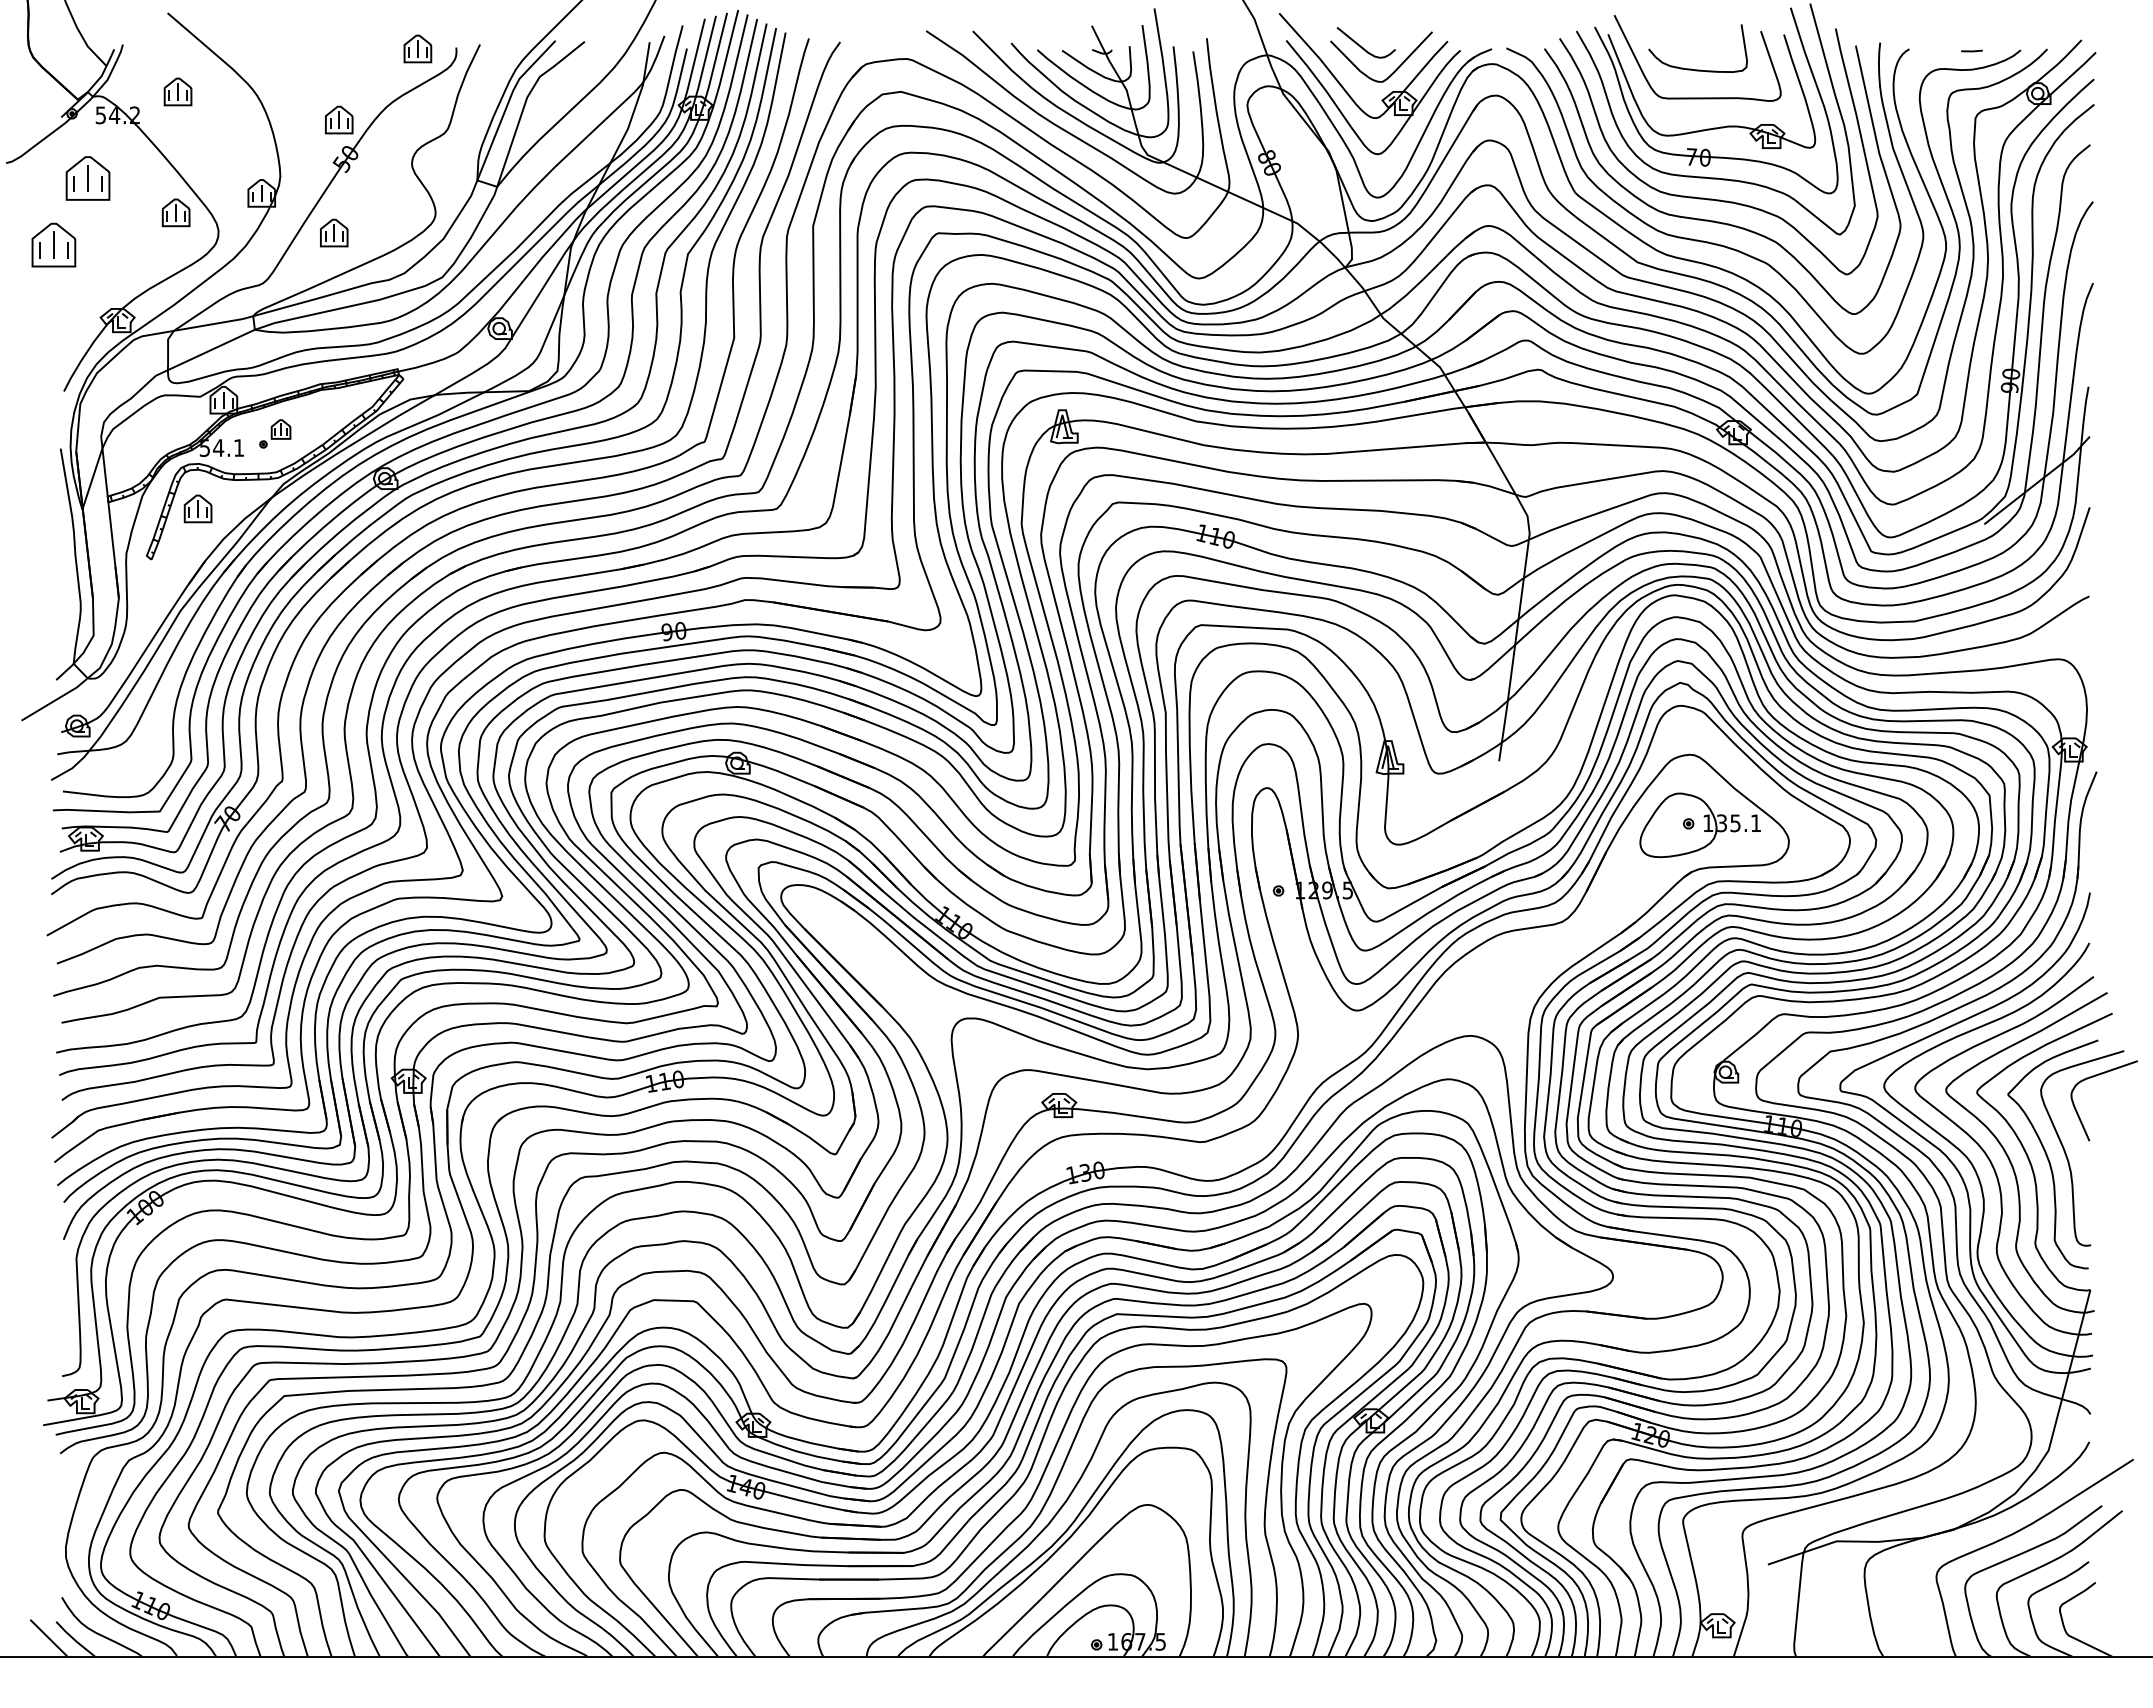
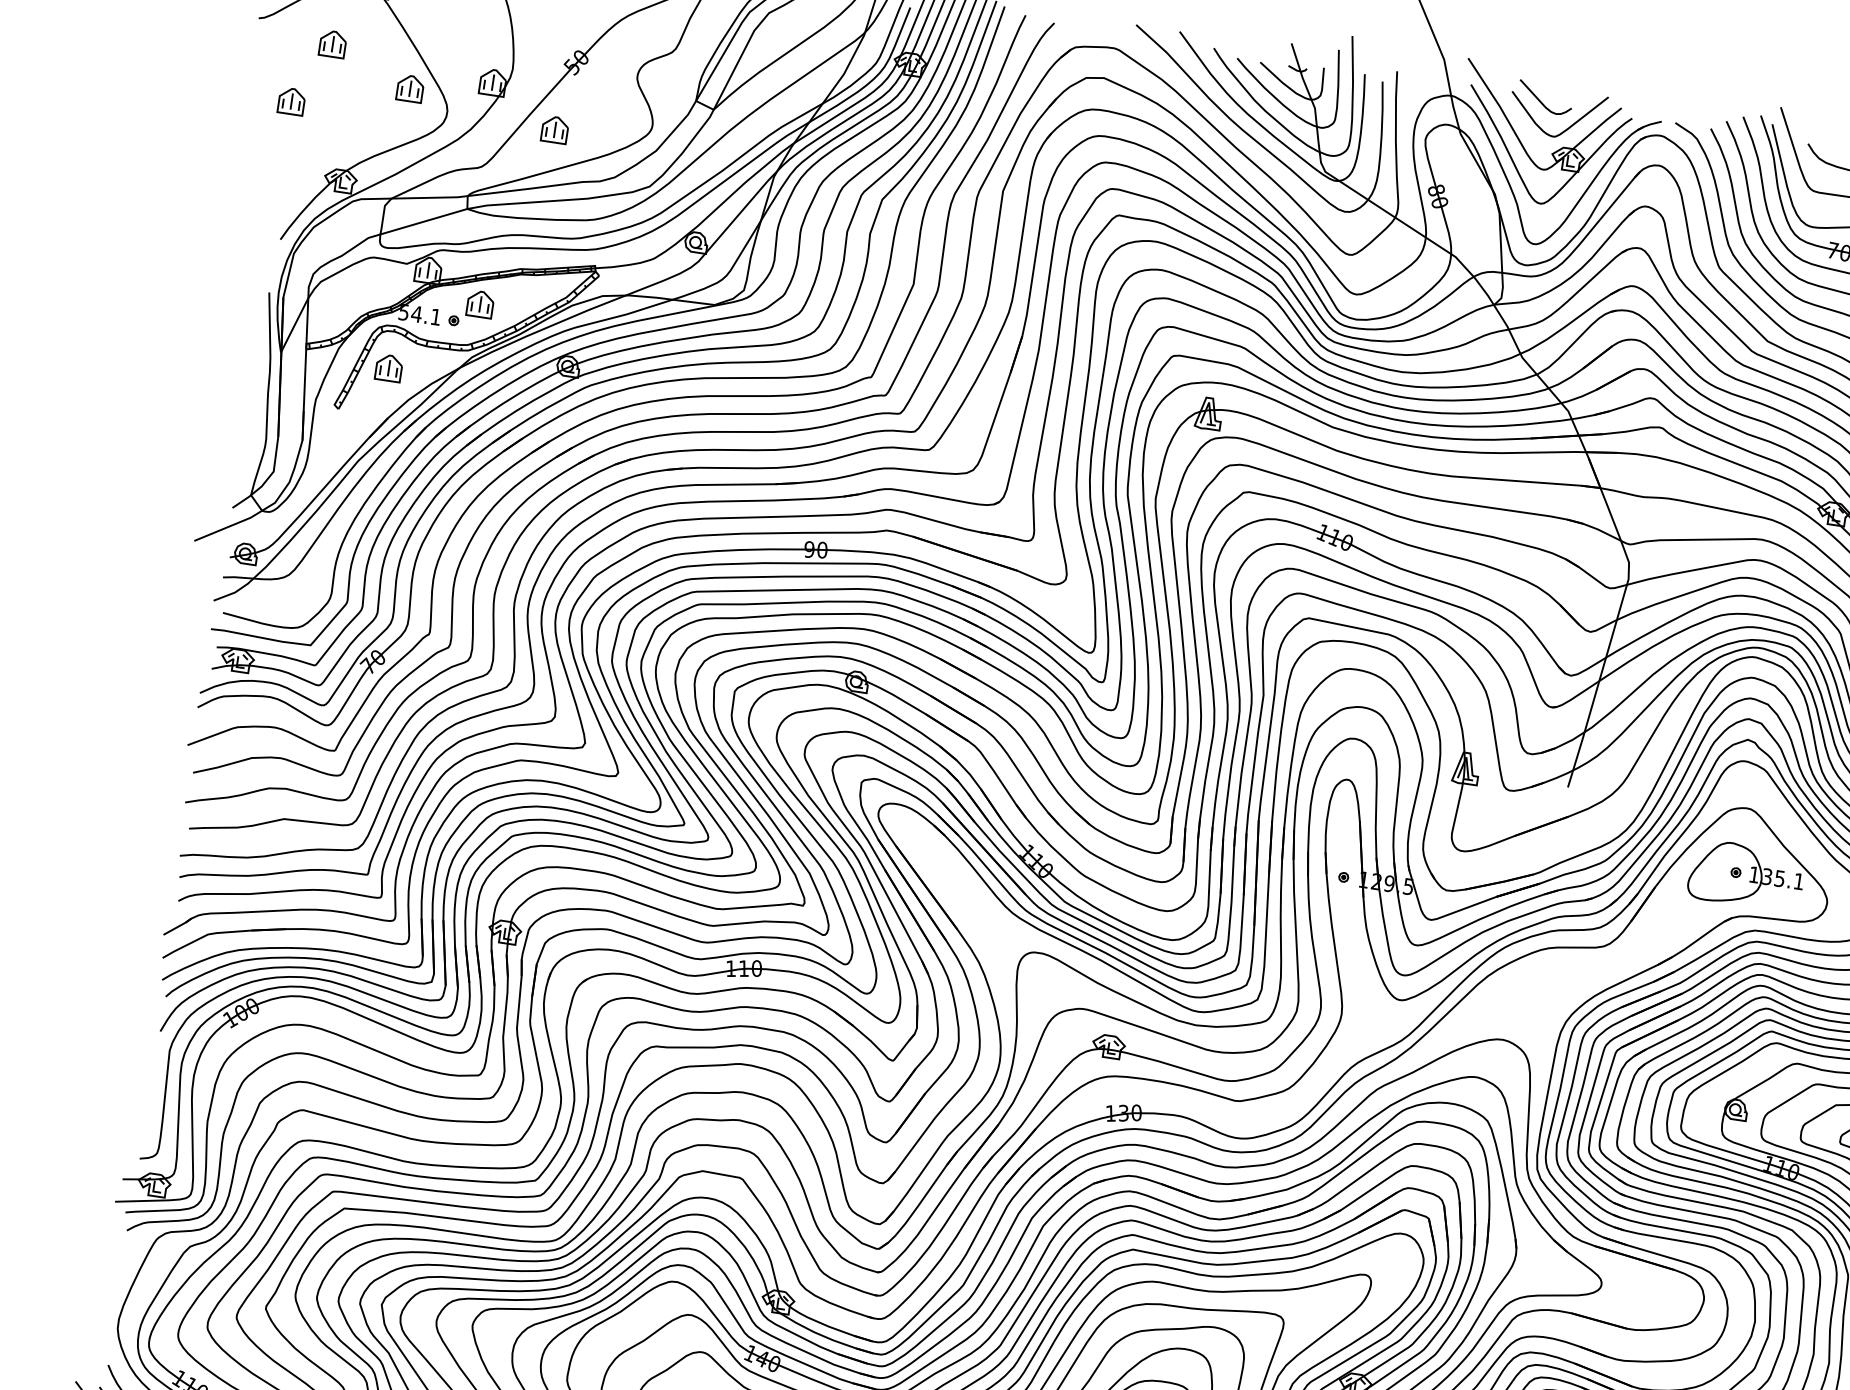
part: (339, 119) -> (576, 24), removed
part: (87, 178) -> (332, 44), size x0.62
part: (53, 244) -> (291, 100), size x0.62
part: (274, 433) -> (471, 308), size x1.43

